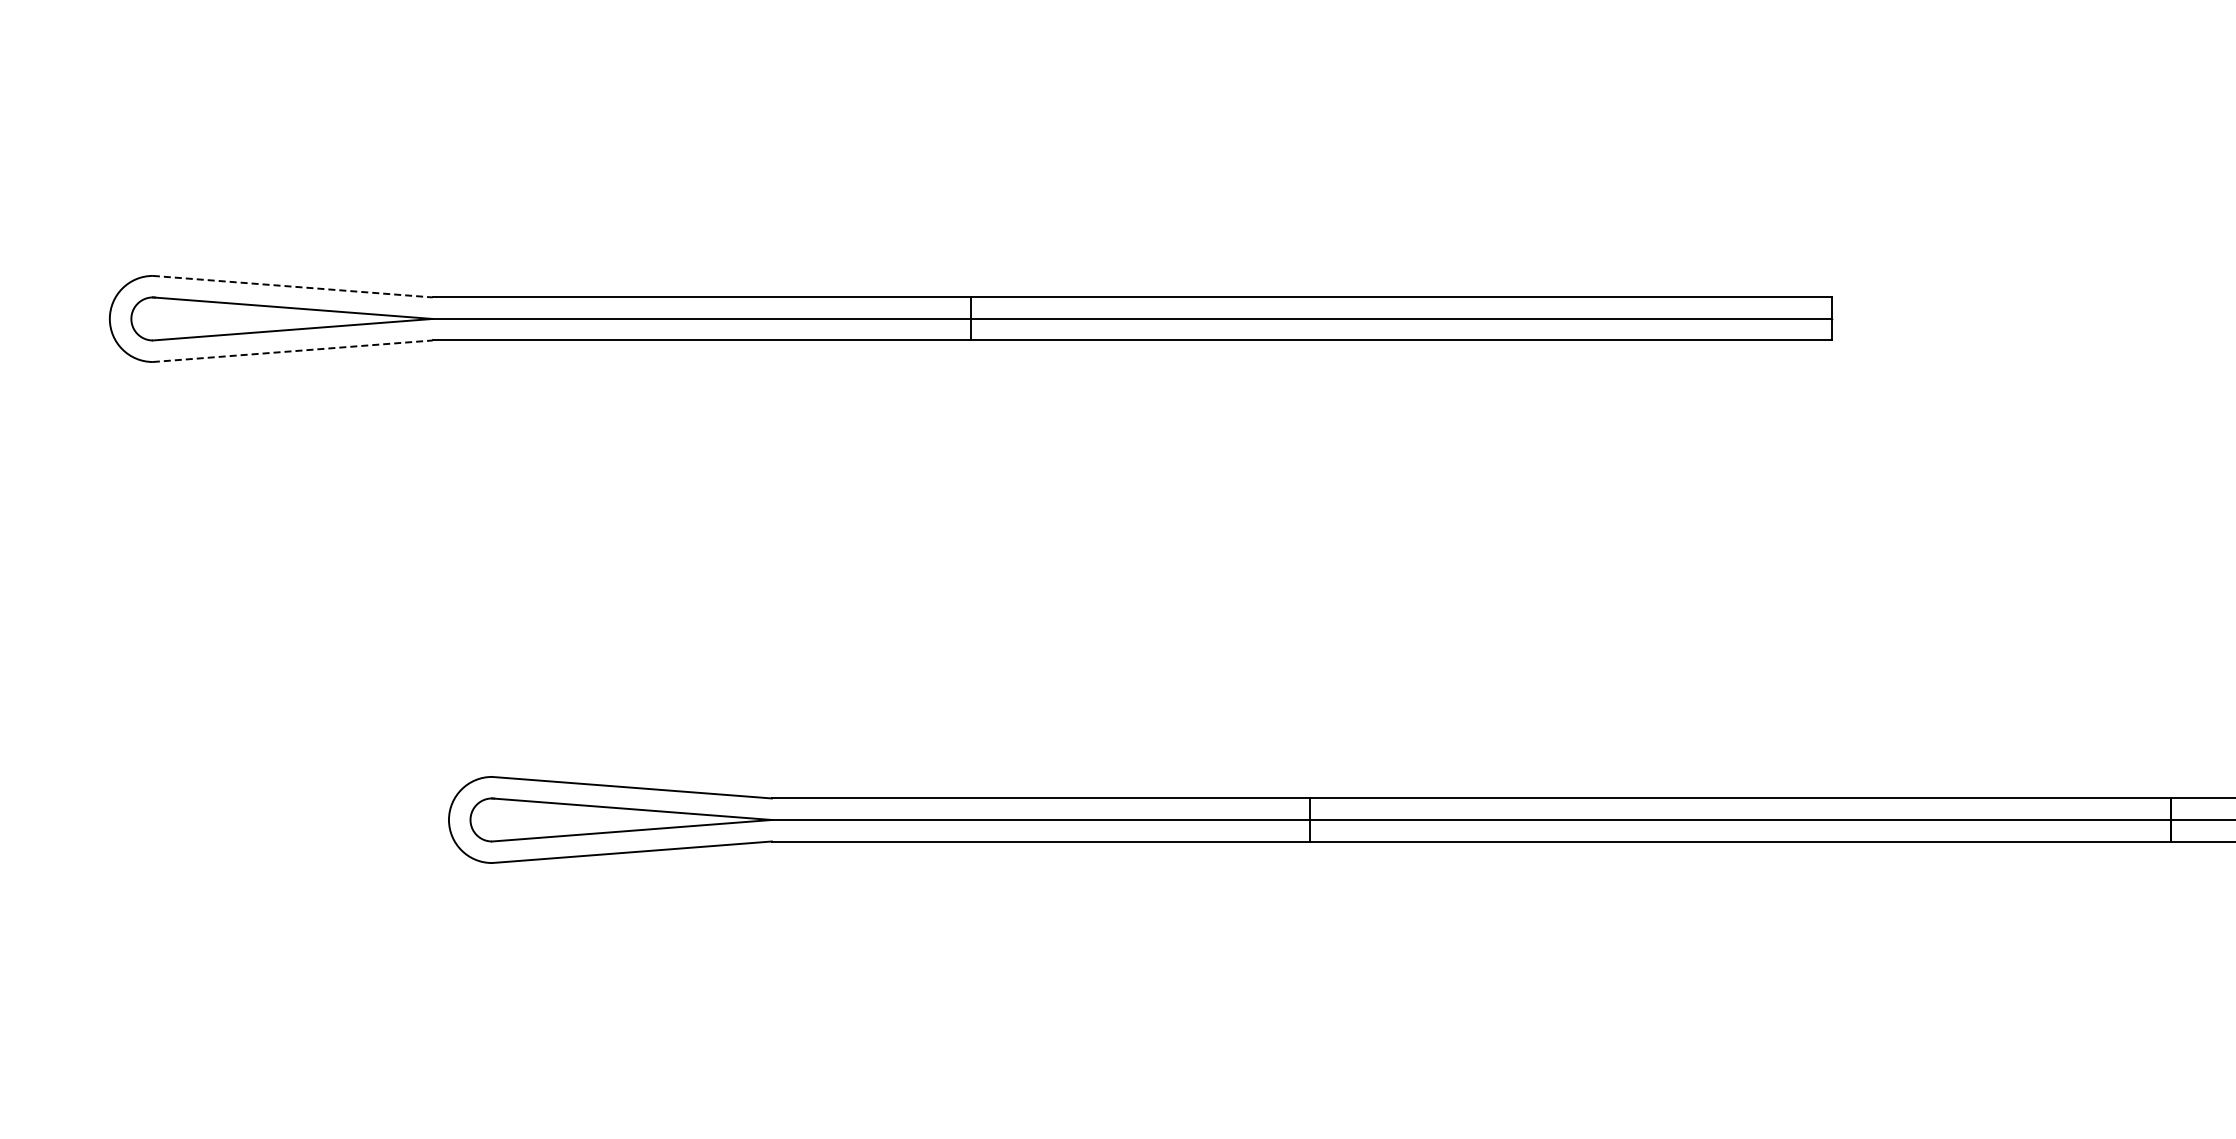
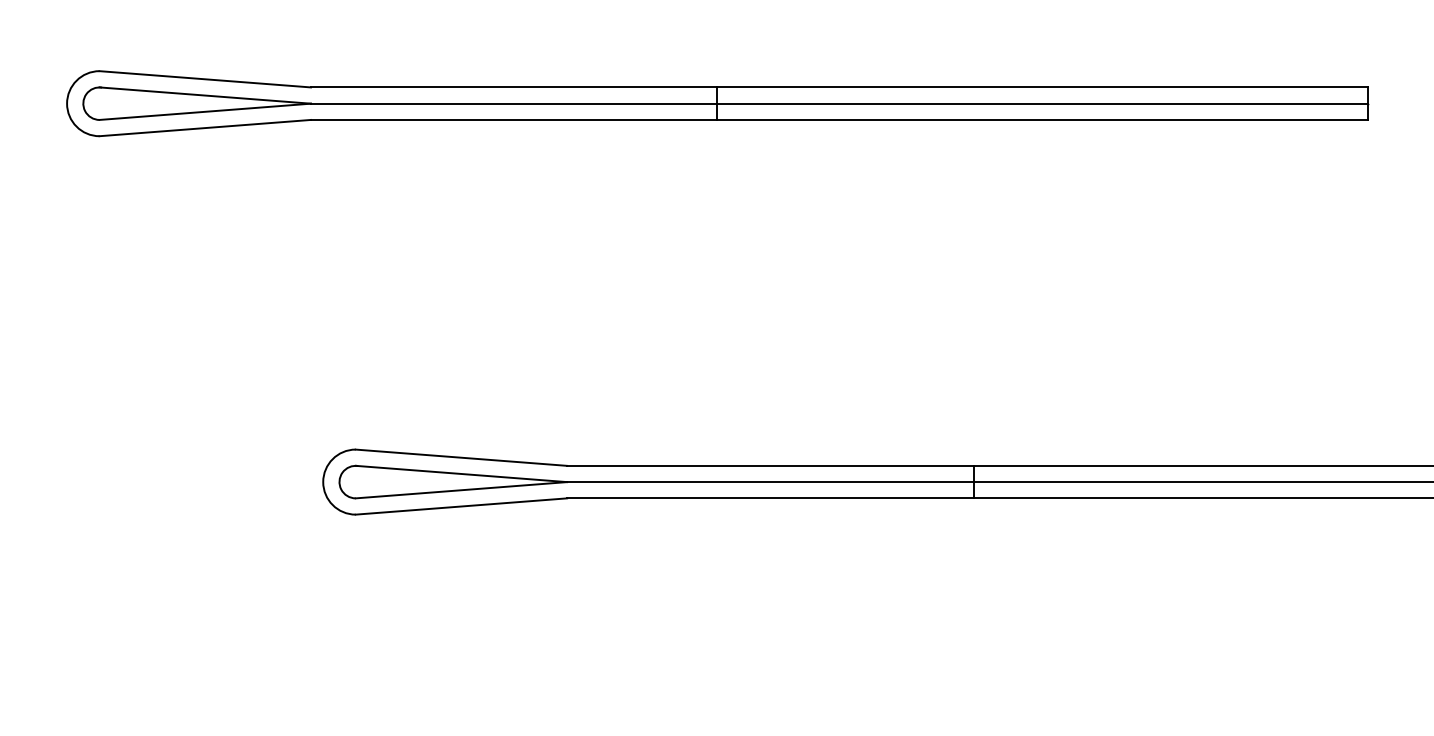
line: (293, 286) -> (205, 79), dashed -> solid
line: (293, 351) -> (205, 128), dashed -> solid

